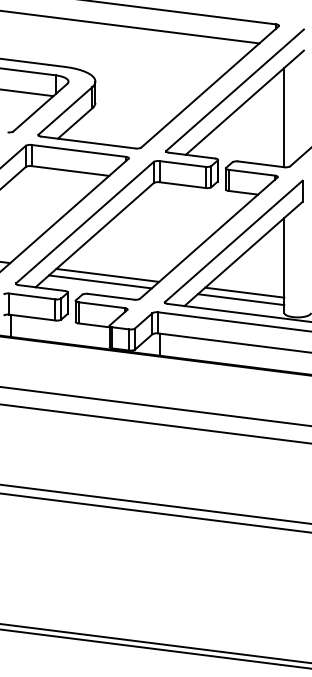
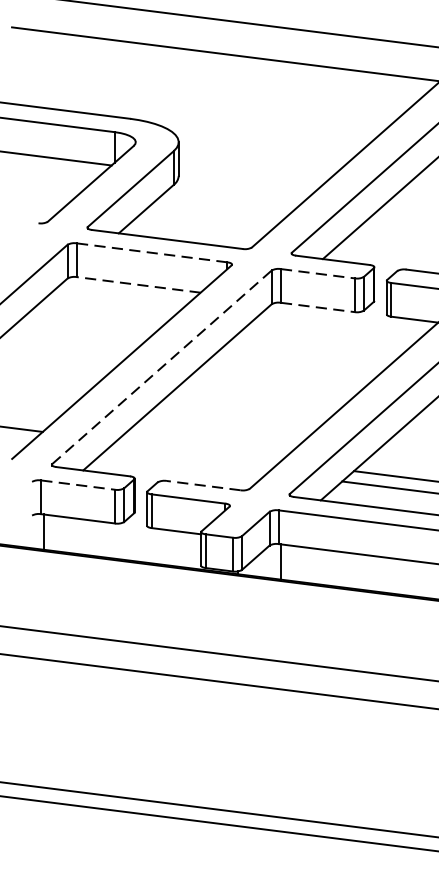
line: (78, 150) -> (151, 252), solid -> dashed
line: (183, 164) -> (319, 274), solid -> dashed
line: (69, 170) -> (137, 284), solid -> dashed
line: (183, 185) -> (319, 308), solid -> dashed
line: (85, 222) -> (162, 367), solid -> dashed
line: (107, 274) -> (197, 450), removed
line: (100, 281) -> (186, 461), removed
line: (32, 296) -> (78, 485), solid -> dashed
line: (110, 296) -> (202, 485), solid -> dashed

